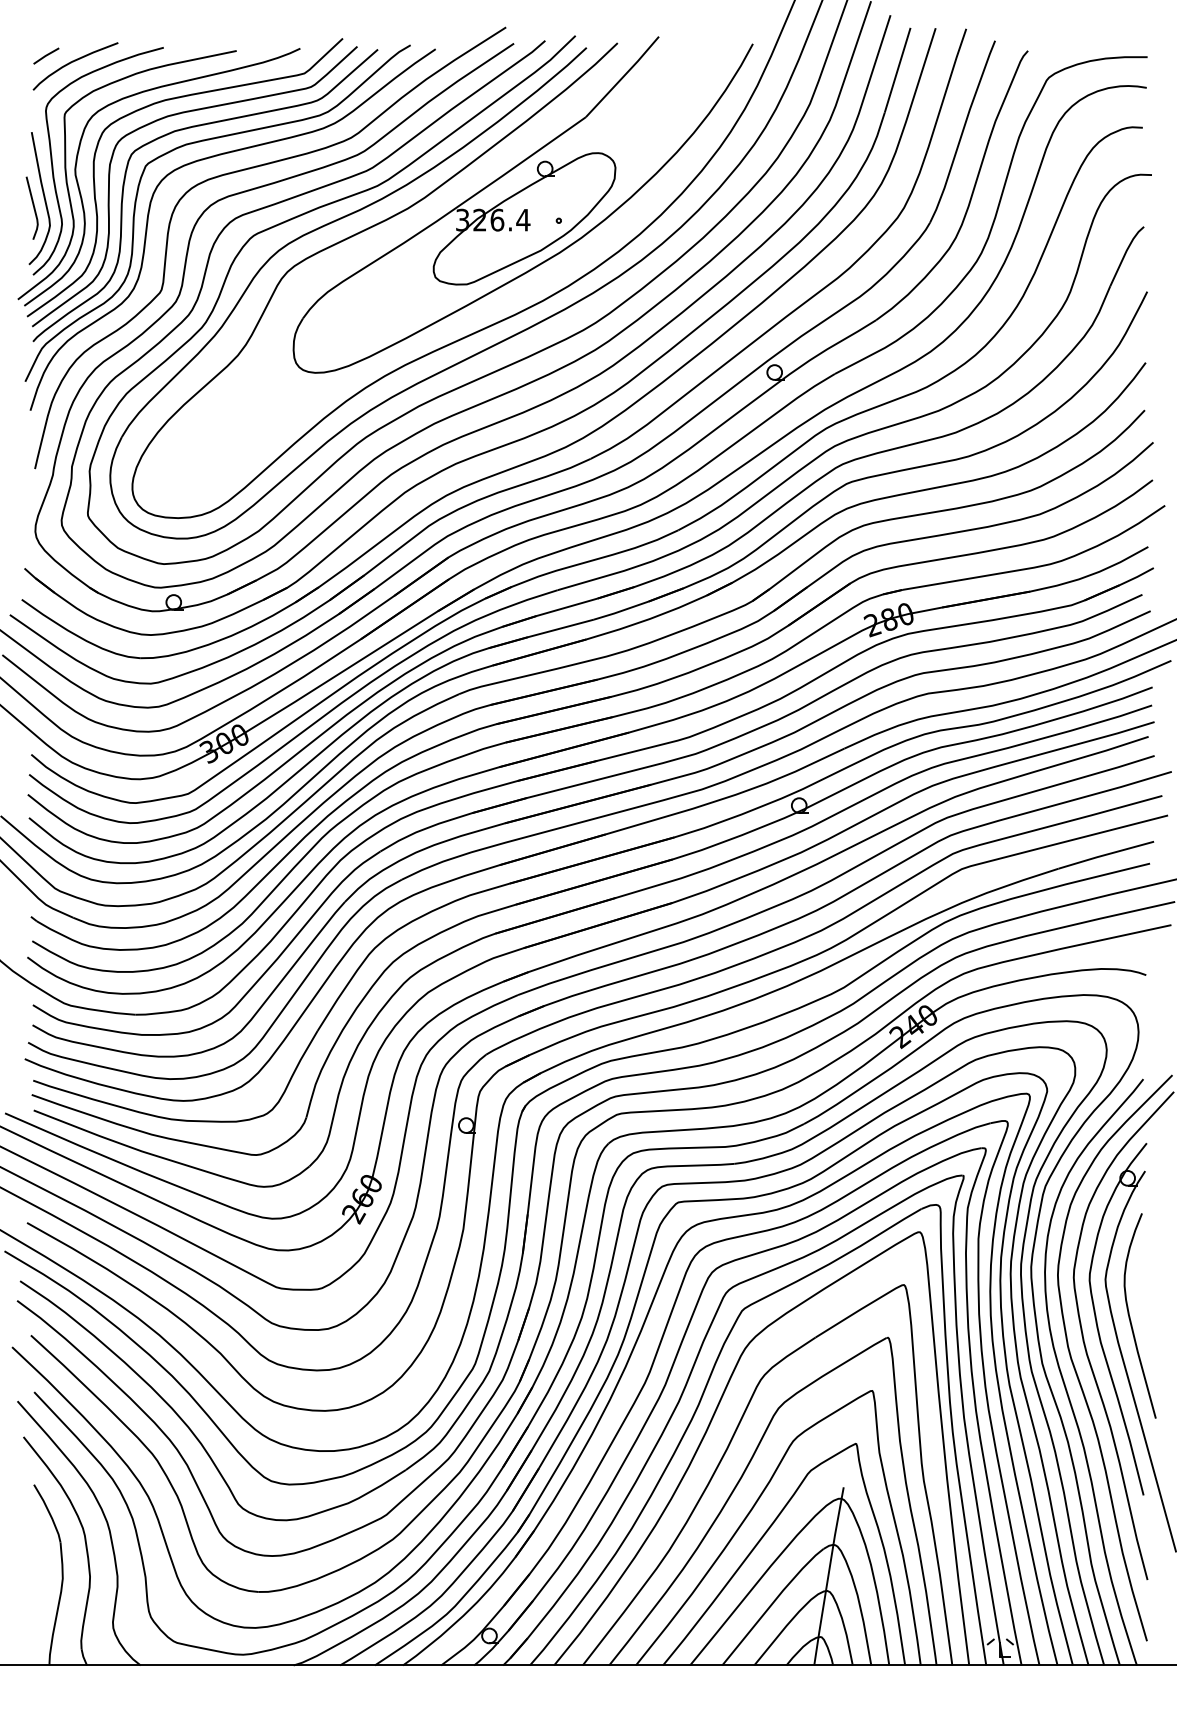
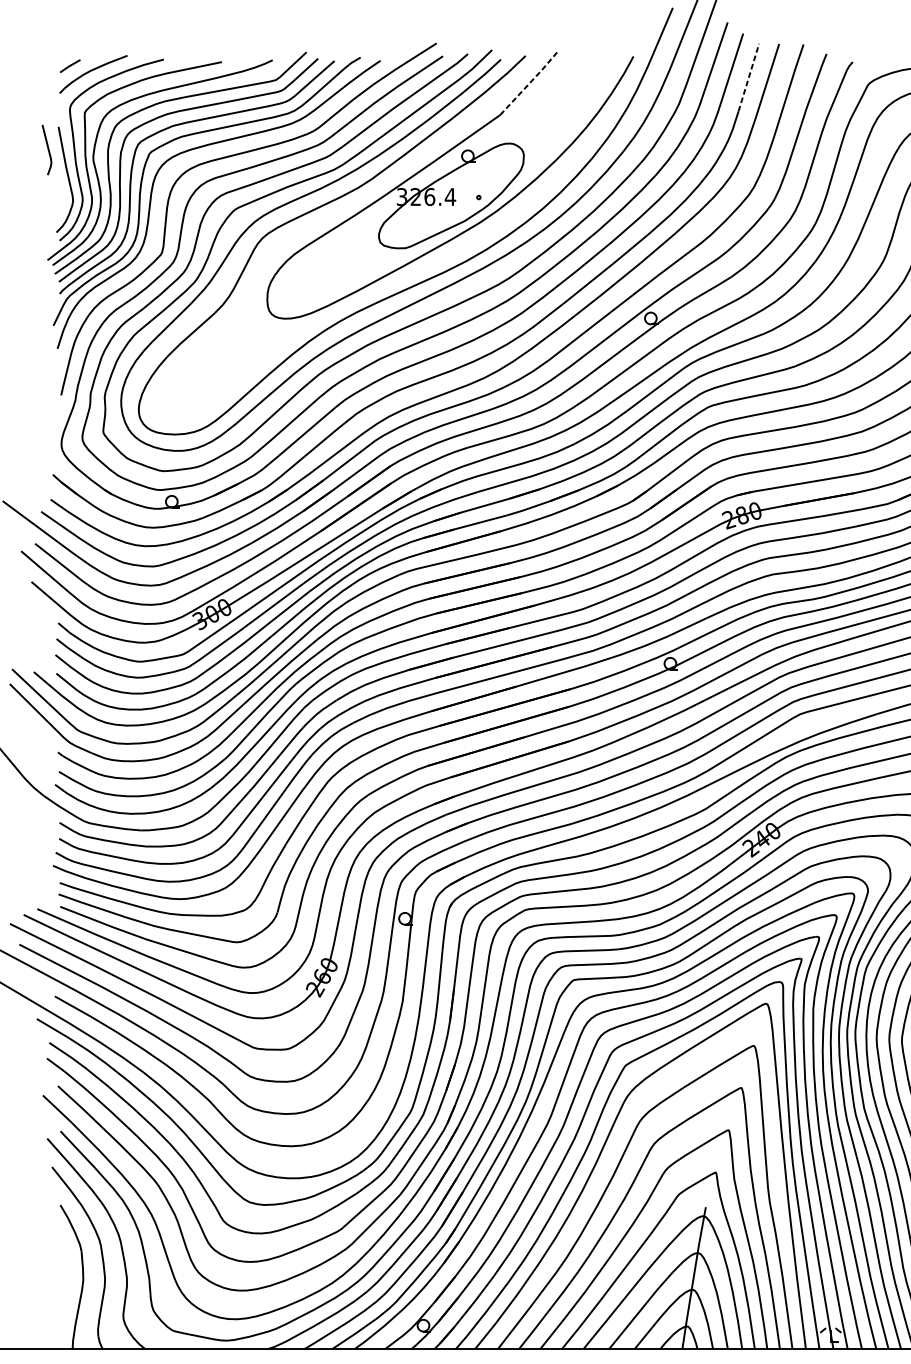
line: (897, 69) -> (748, 76), solid -> dashed
line: (623, 76) -> (530, 82), solid -> dashed
line: (33, 207) -> (48, 149), moved

